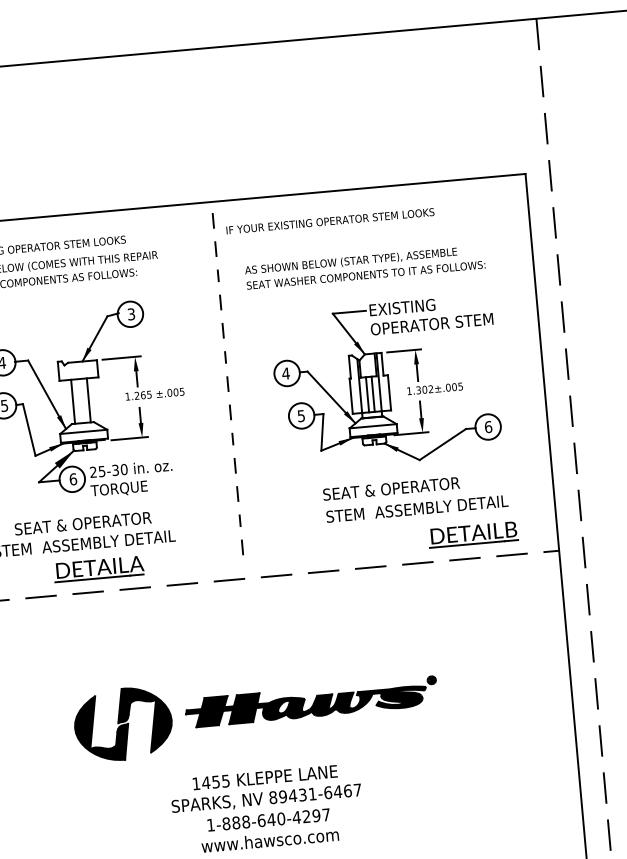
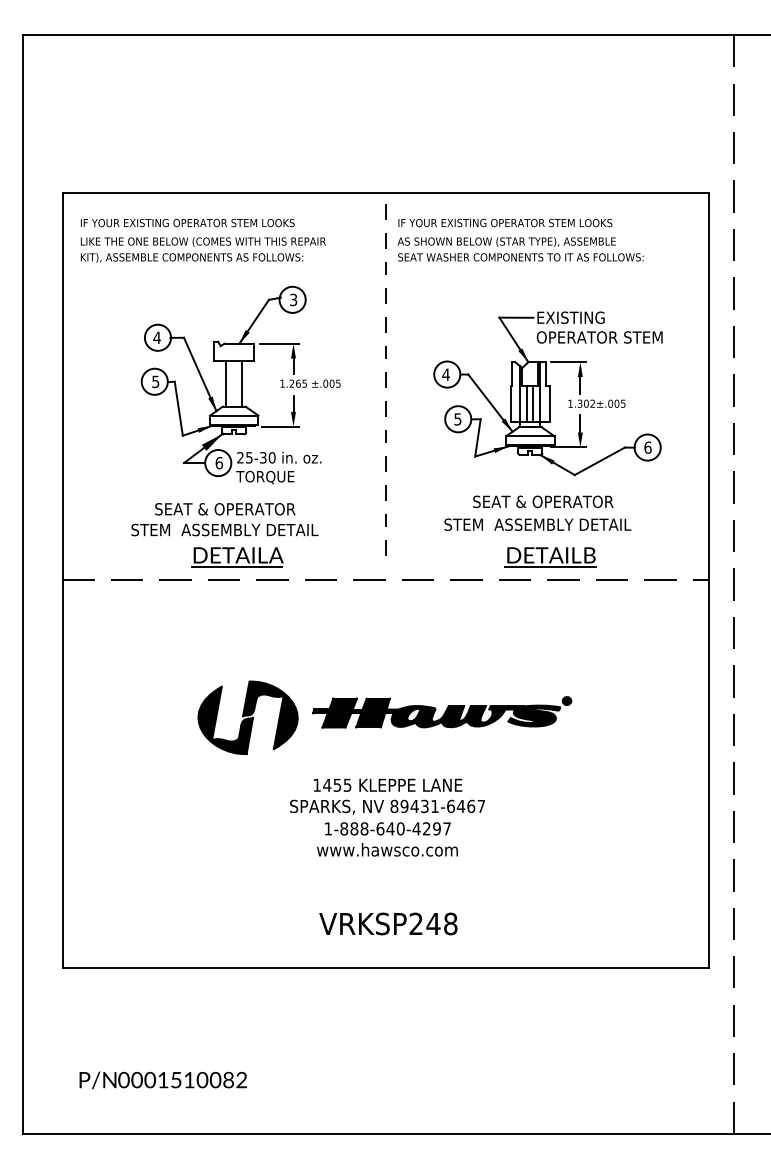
text: (365, 267) -> (520, 249), moved
text: (416, 508) -> (537, 524), moved
part: (473, 535) -> (550, 557), moved

